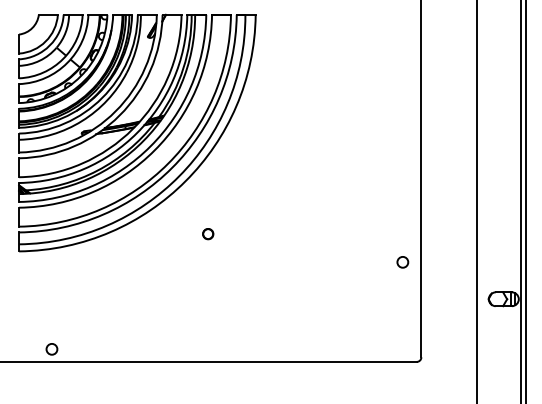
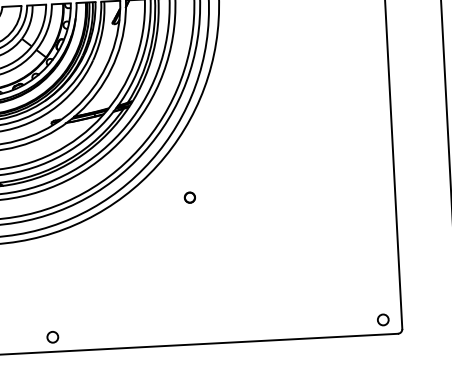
circle: (208, 234) -> (190, 198), moved
circle: (402, 262) -> (382, 320), moved
circle: (51, 349) -> (52, 337), moved

